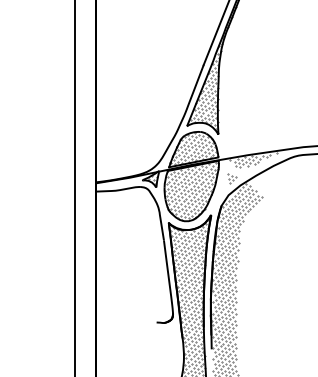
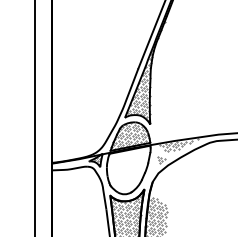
hatch: (191, 191) -> (128, 170), removed
hatch: (240, 207) -> (168, 183), removed

